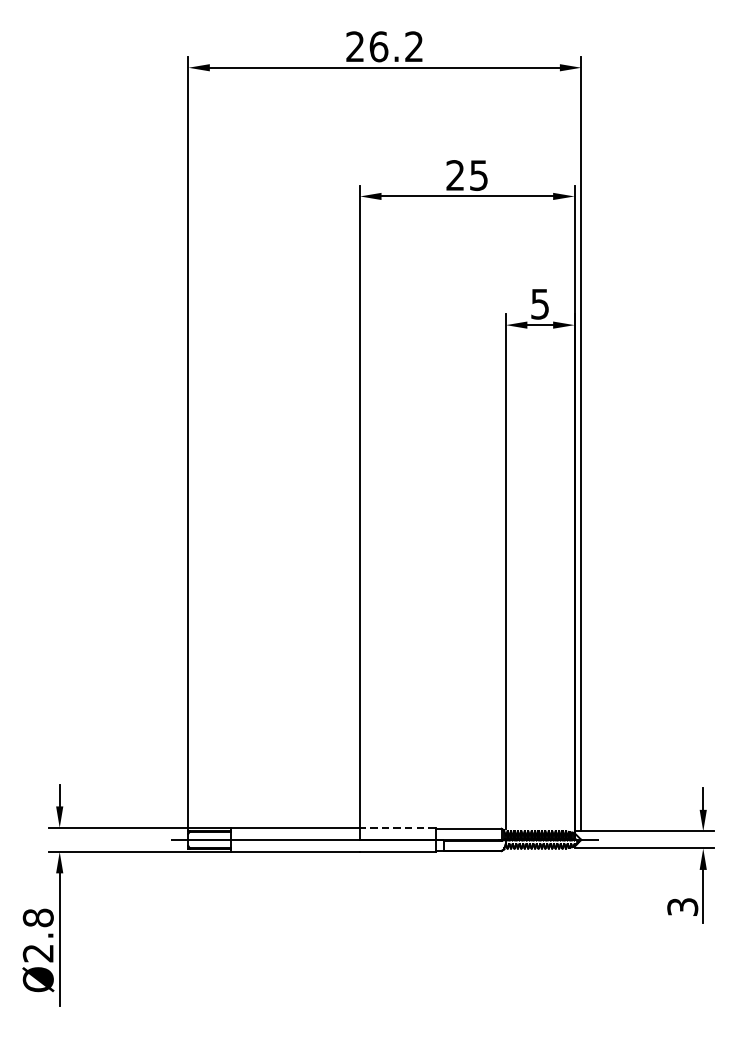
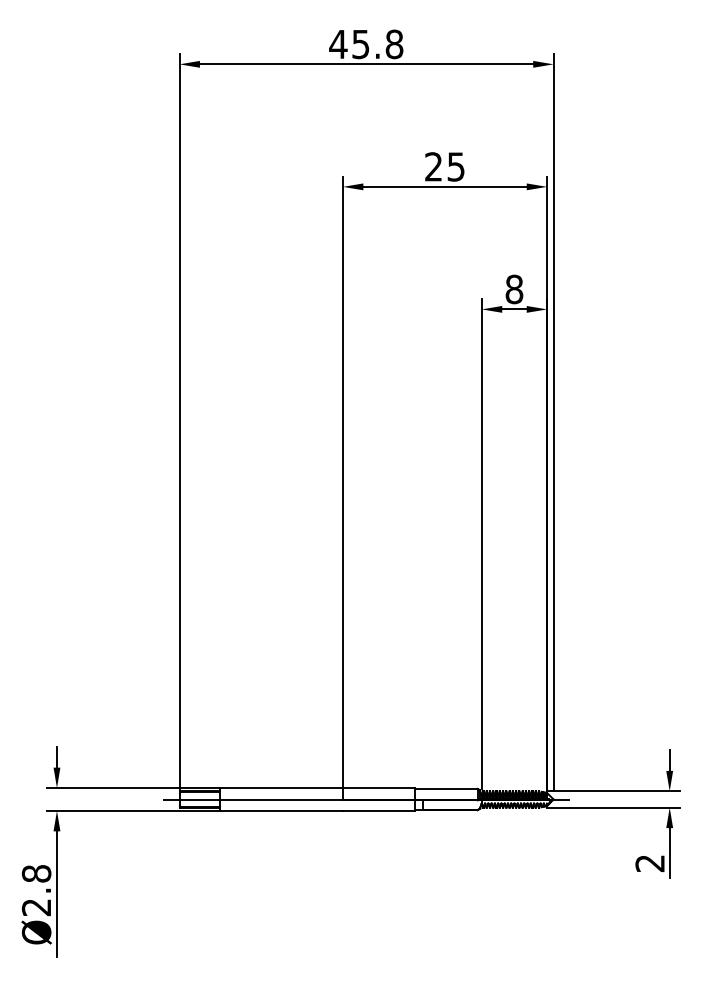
text: (384, 46) -> (366, 44), 26.2 -> 45.8
text: (540, 304) -> (514, 289), 5 -> 8
line: (397, 828) -> (378, 788), dashed -> solid
text: (682, 907) -> (649, 863), 3 -> 2

